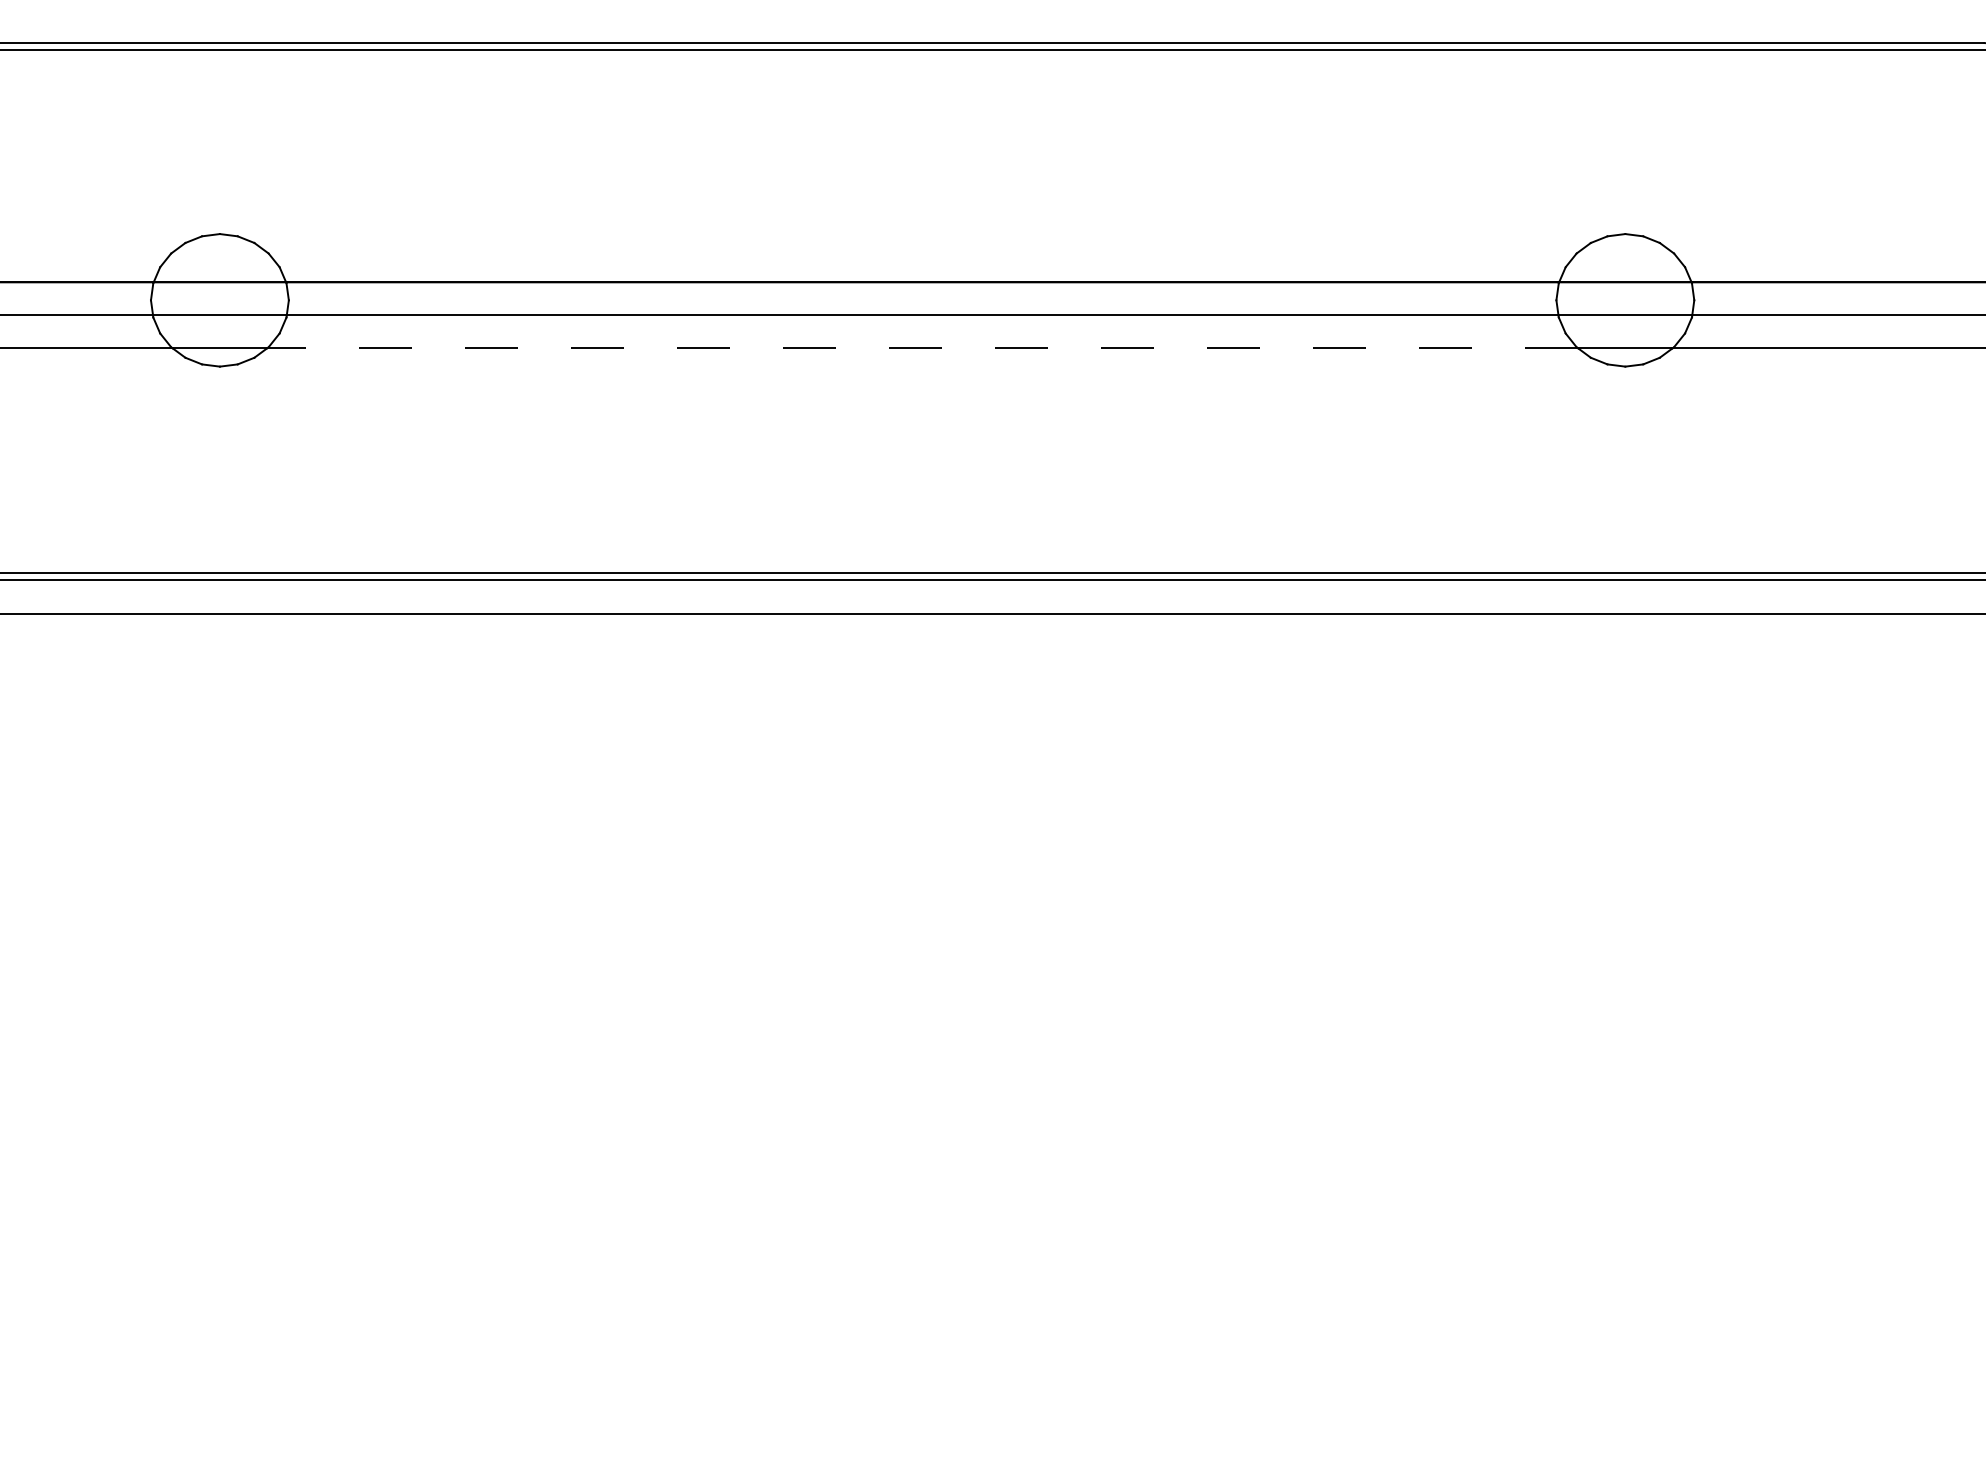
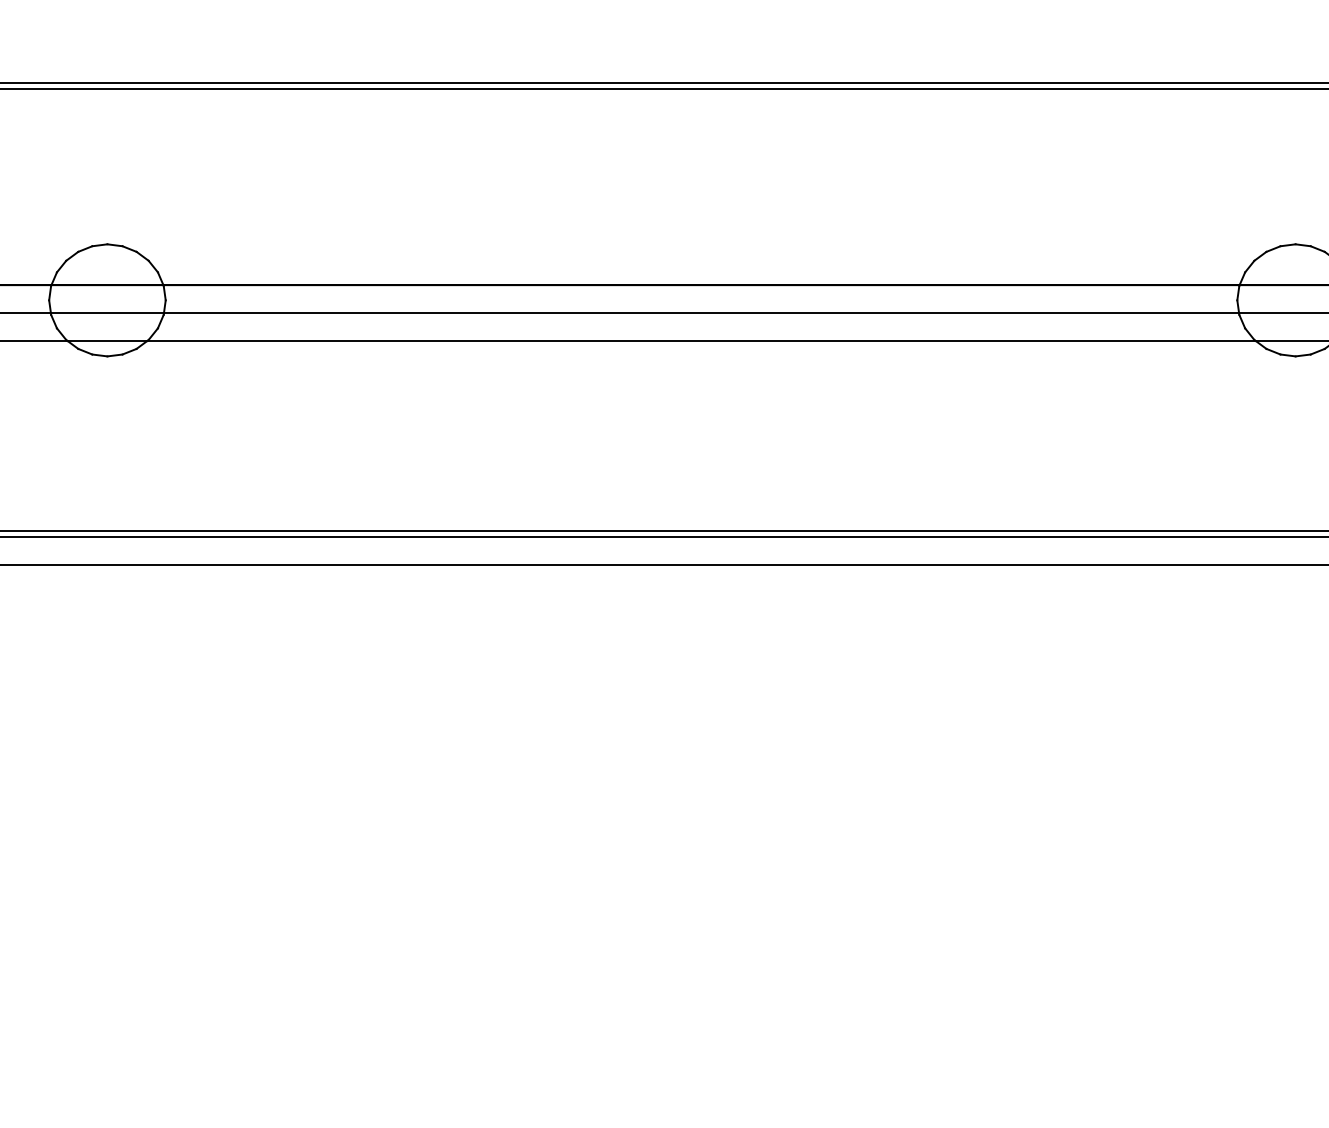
line: (922, 348) -> (701, 341), dashed -> solid

